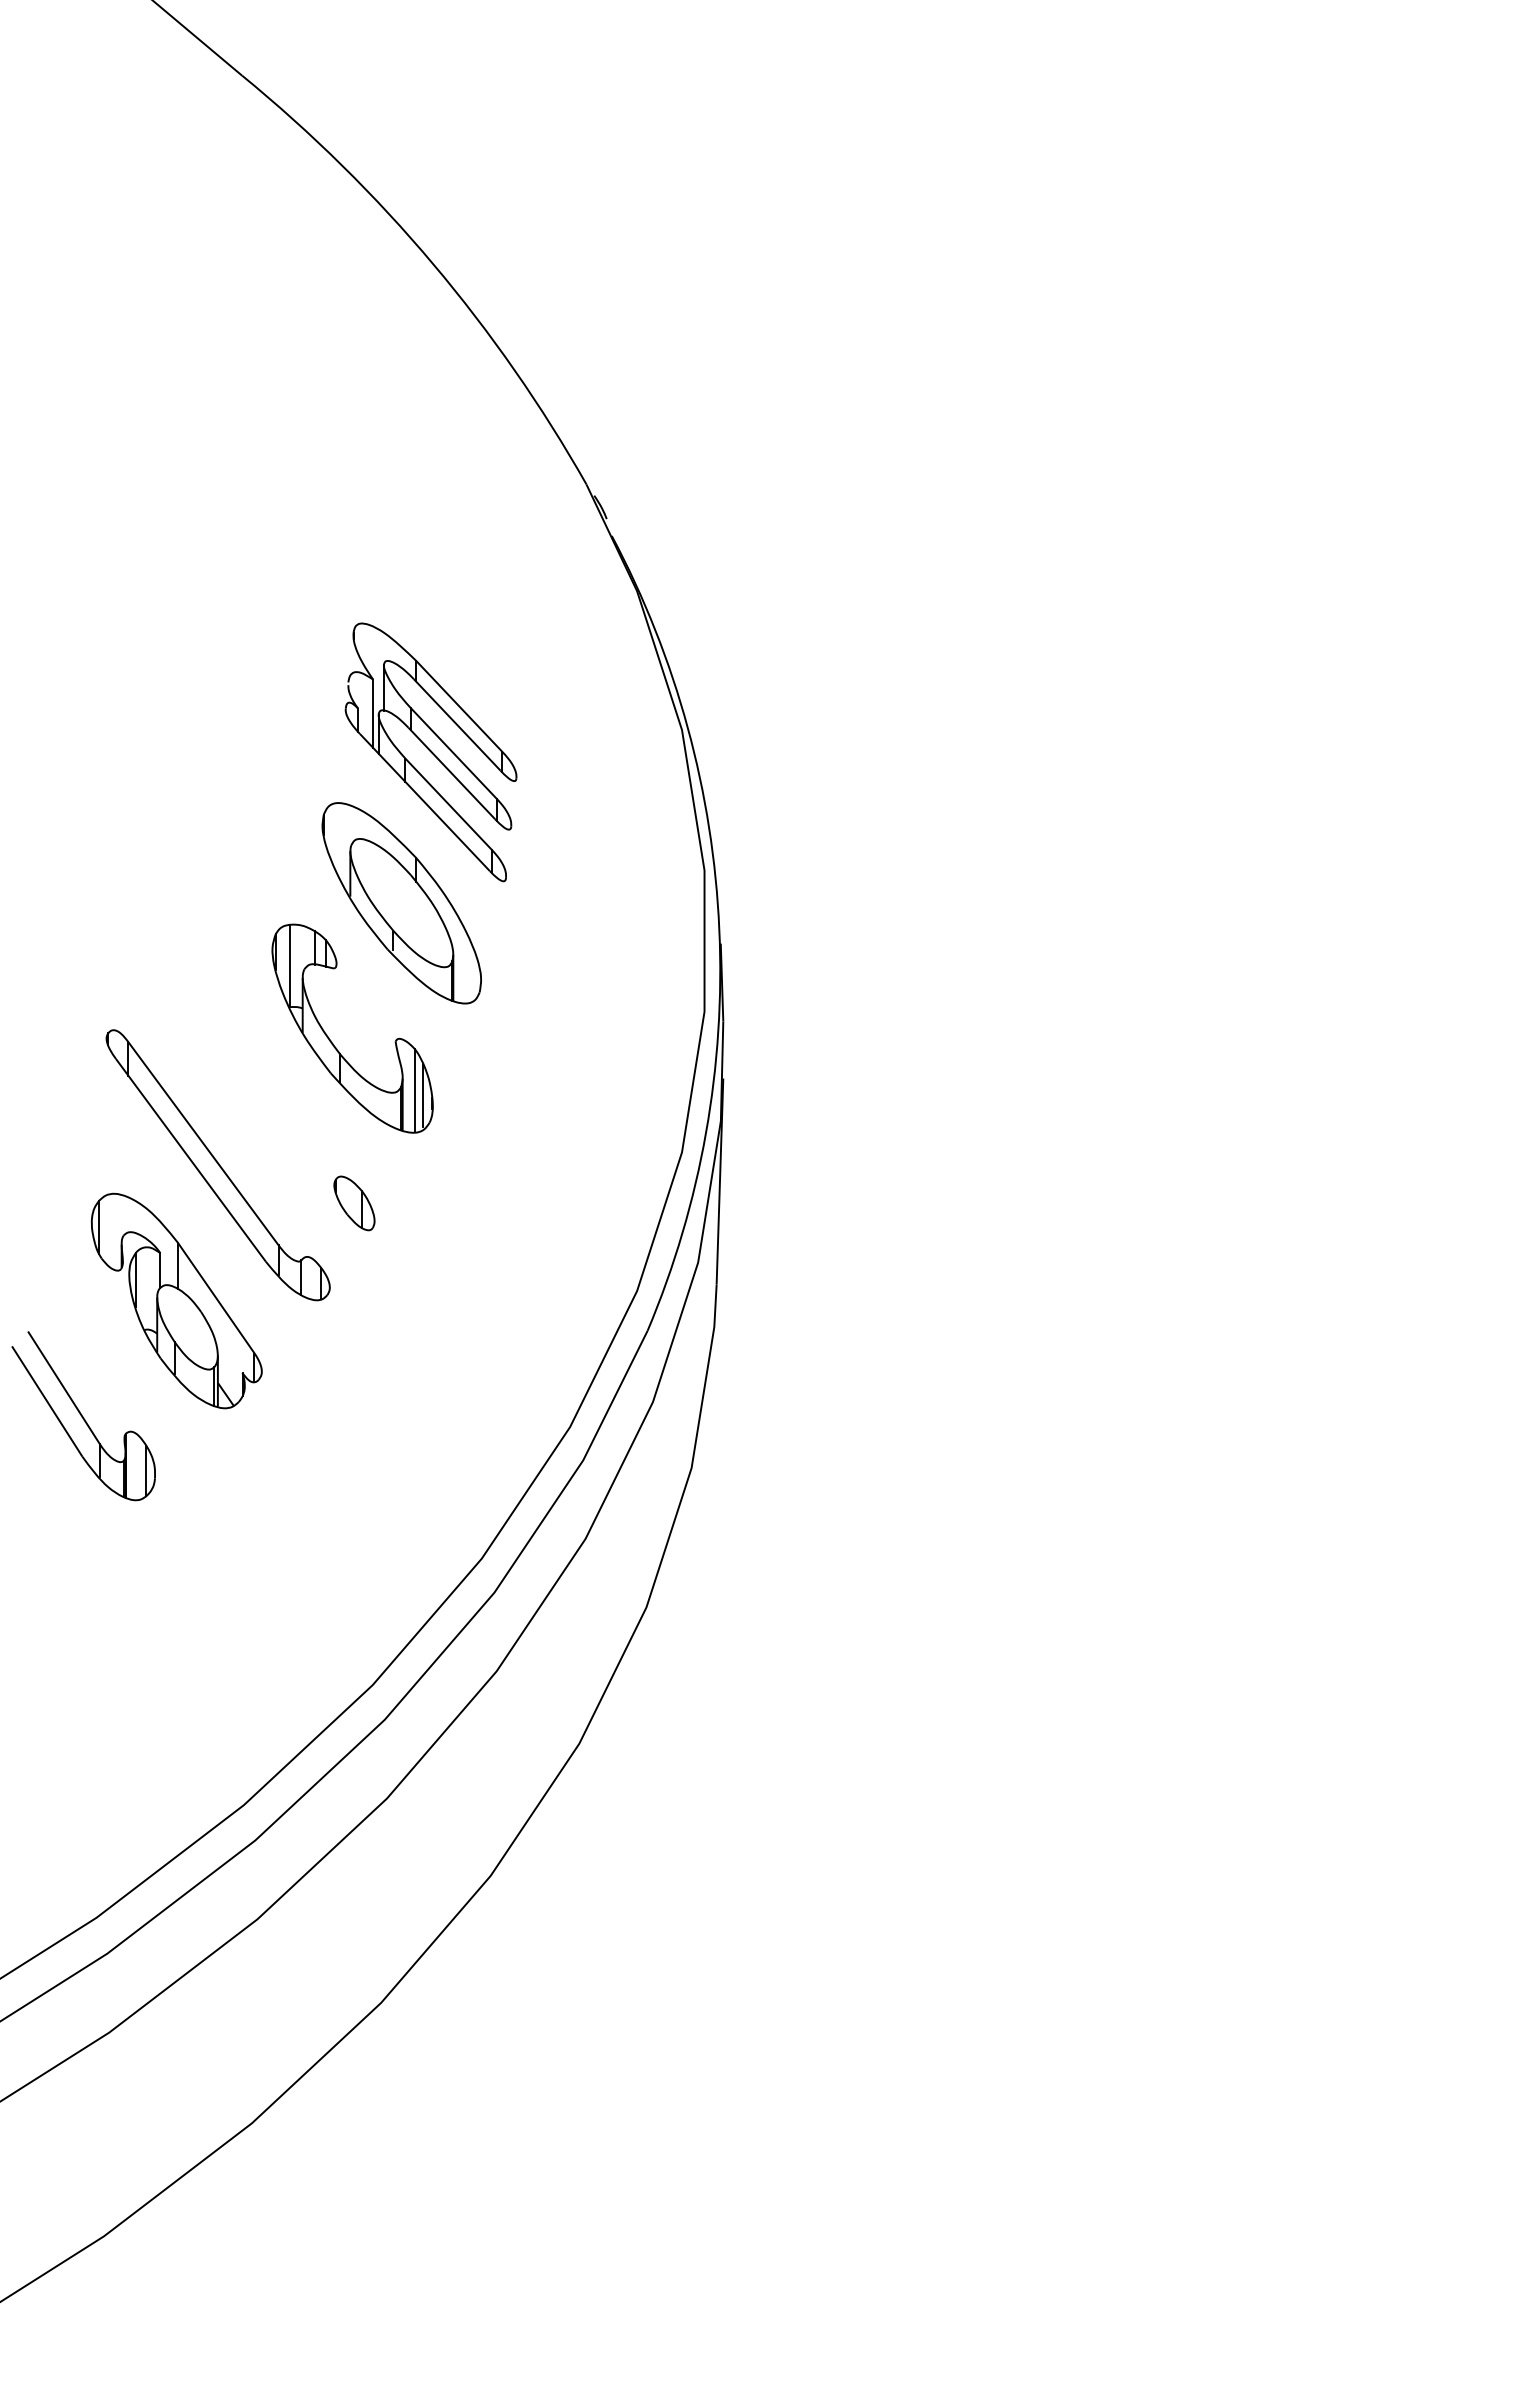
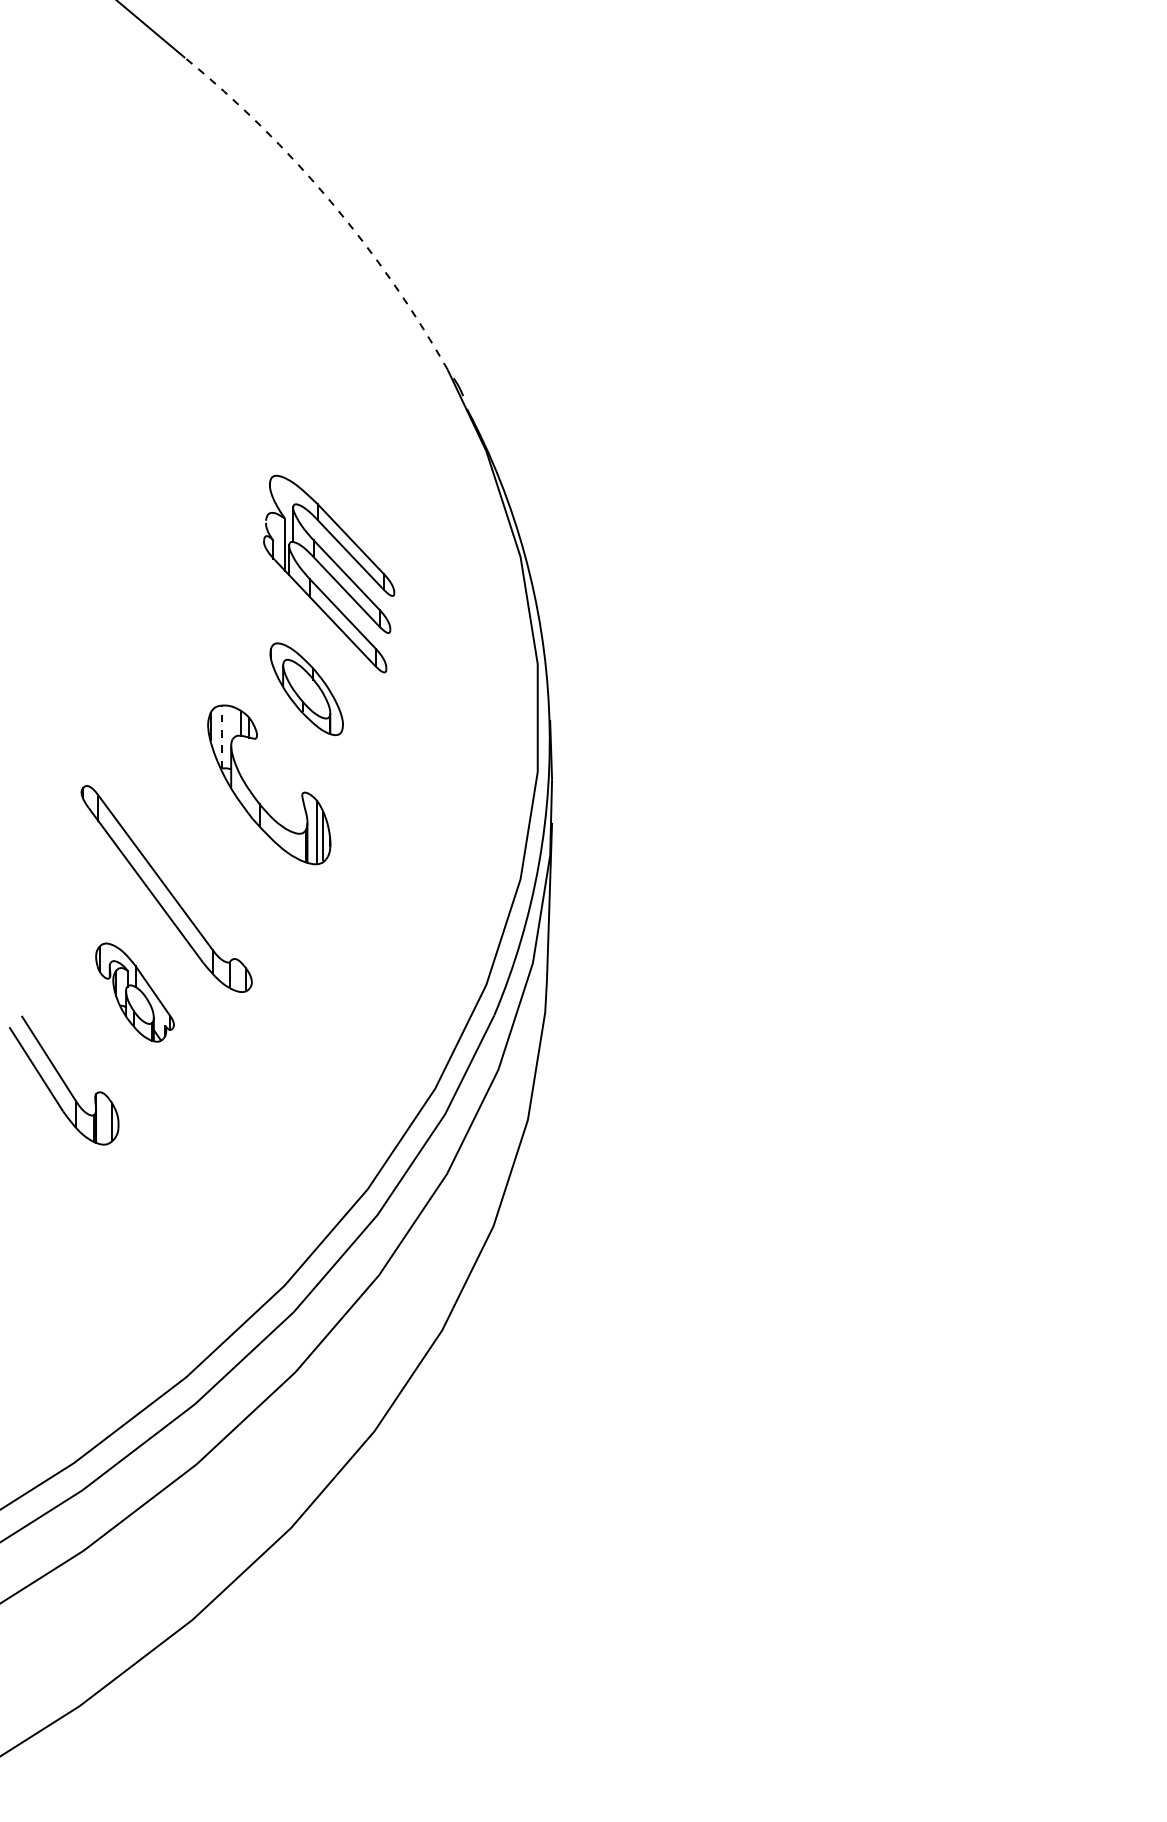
arc: (433, 264) -> (330, 201), solid -> dashed
part: (401, 903) -> (306, 689), size x0.6
line: (290, 965) -> (221, 736), solid -> dashed
part: (354, 1203) -> (270, 918), removed
part: (176, 1300) -> (134, 992), size x0.6

